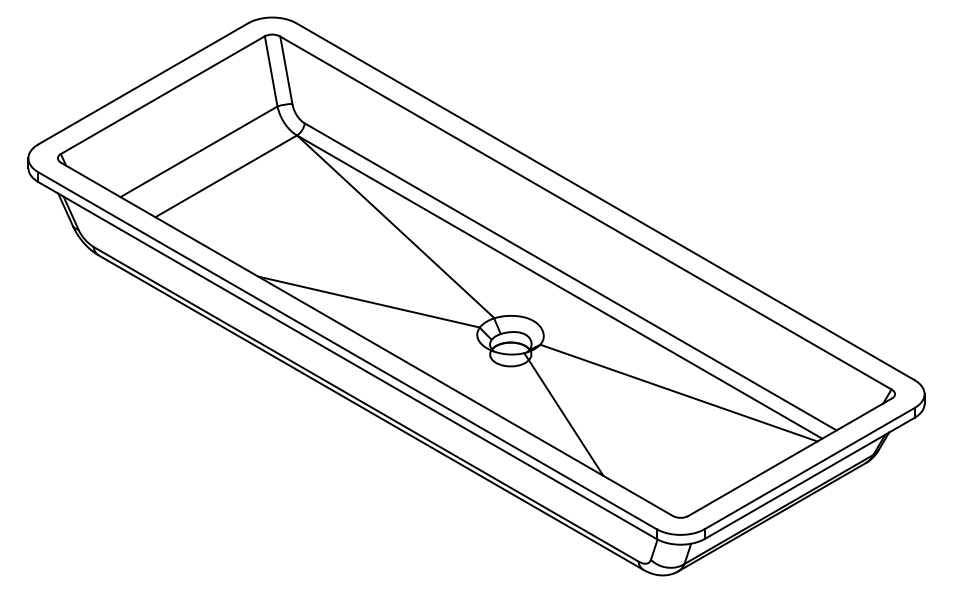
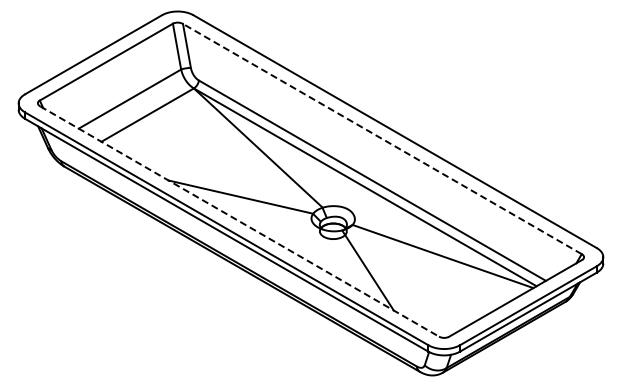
line: (584, 212) -> (381, 138), solid -> dashed
line: (368, 339) -> (240, 221), solid -> dashed

